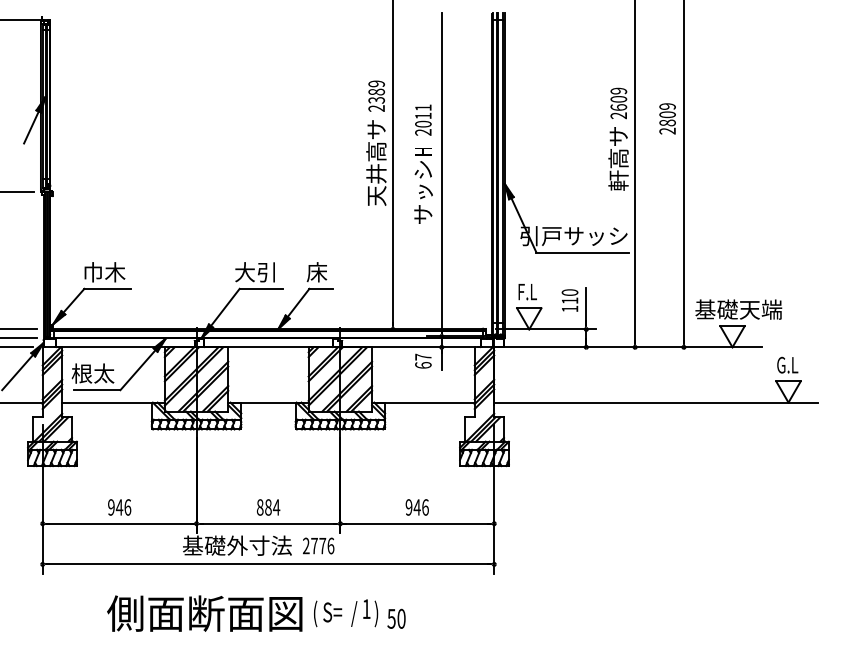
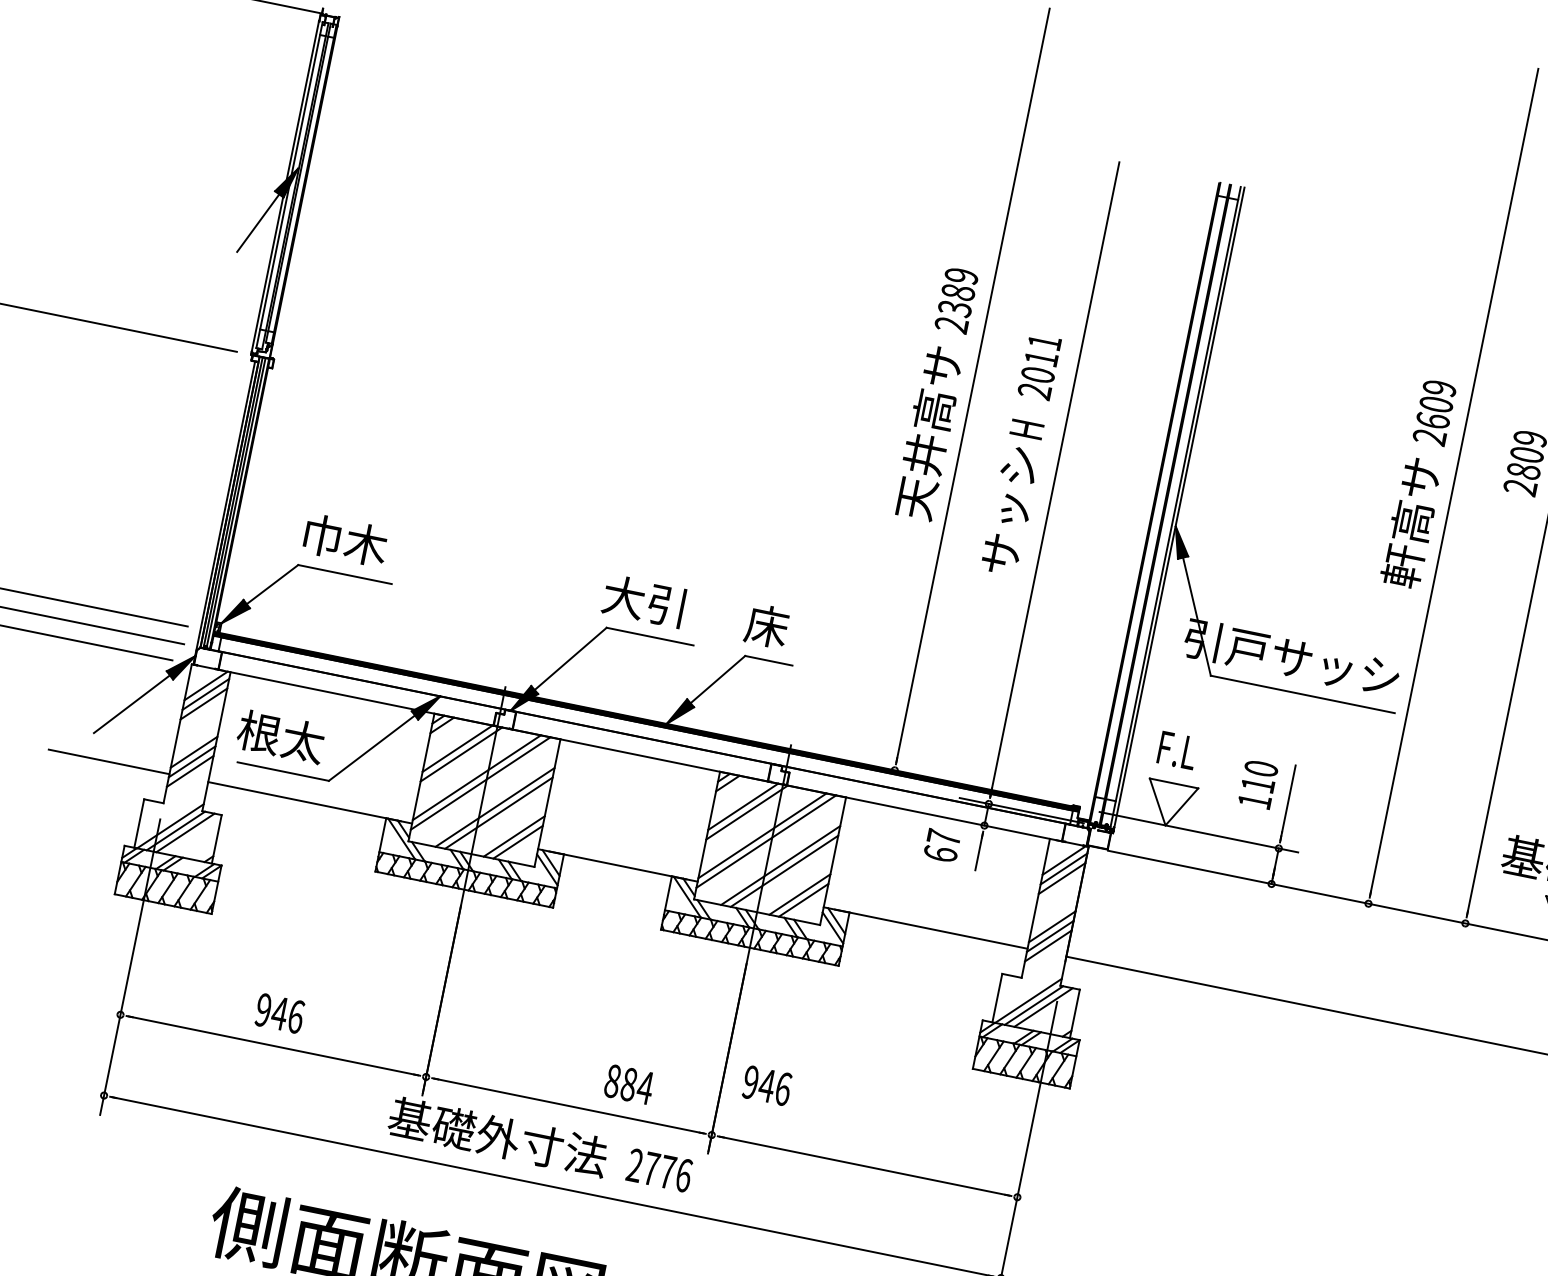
text: (268, 507) -> (629, 1084), moved
text: (416, 507) -> (765, 1085), moved

